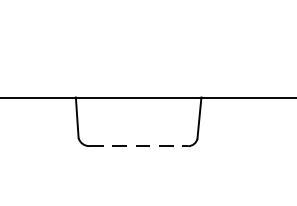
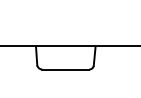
line: (140, 146) -> (66, 69), dashed -> solid

